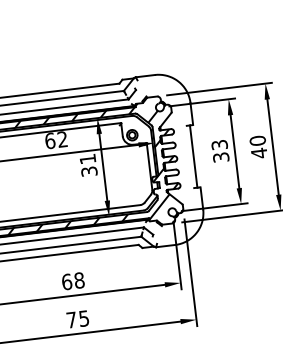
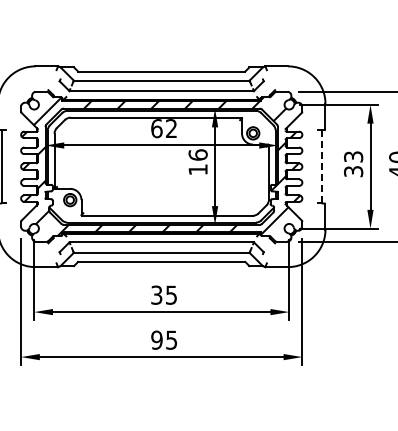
line: (193, 156) -> (321, 166), solid -> dashed
text: (88, 165) -> (197, 162), 31 -> 16
text: (73, 280) -> (164, 294), 68 -> 35
text: (71, 319) -> (156, 339), 75 -> 95

